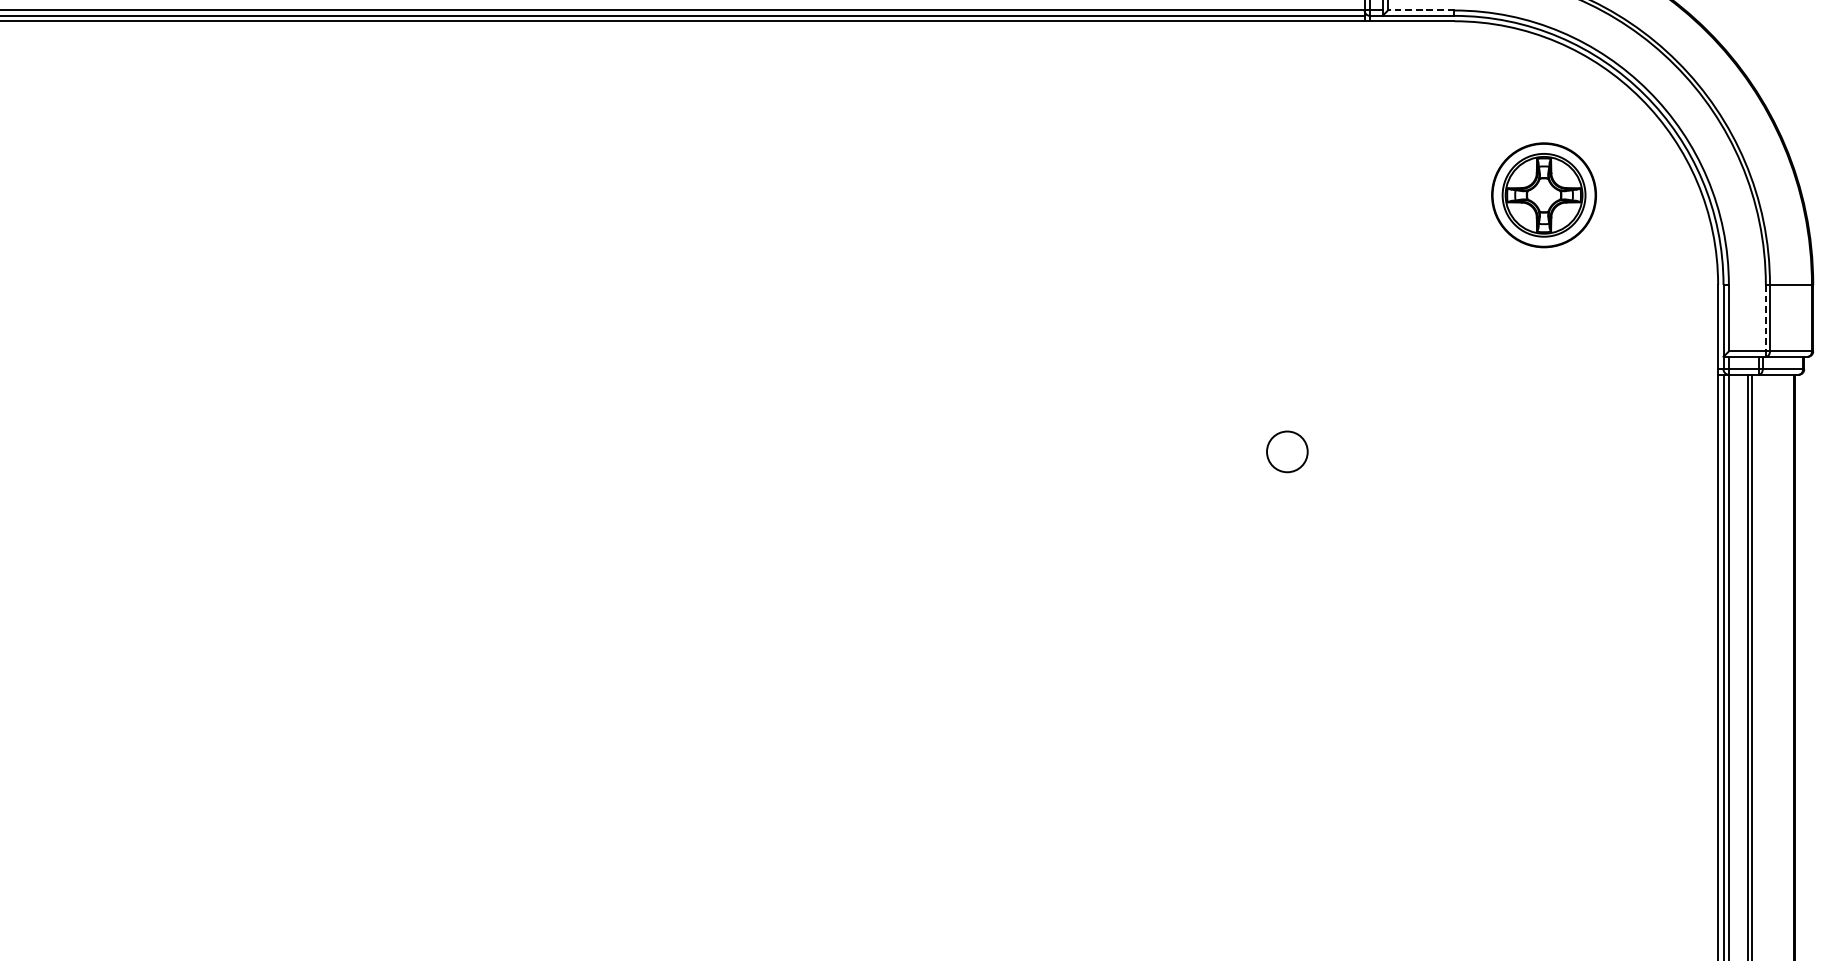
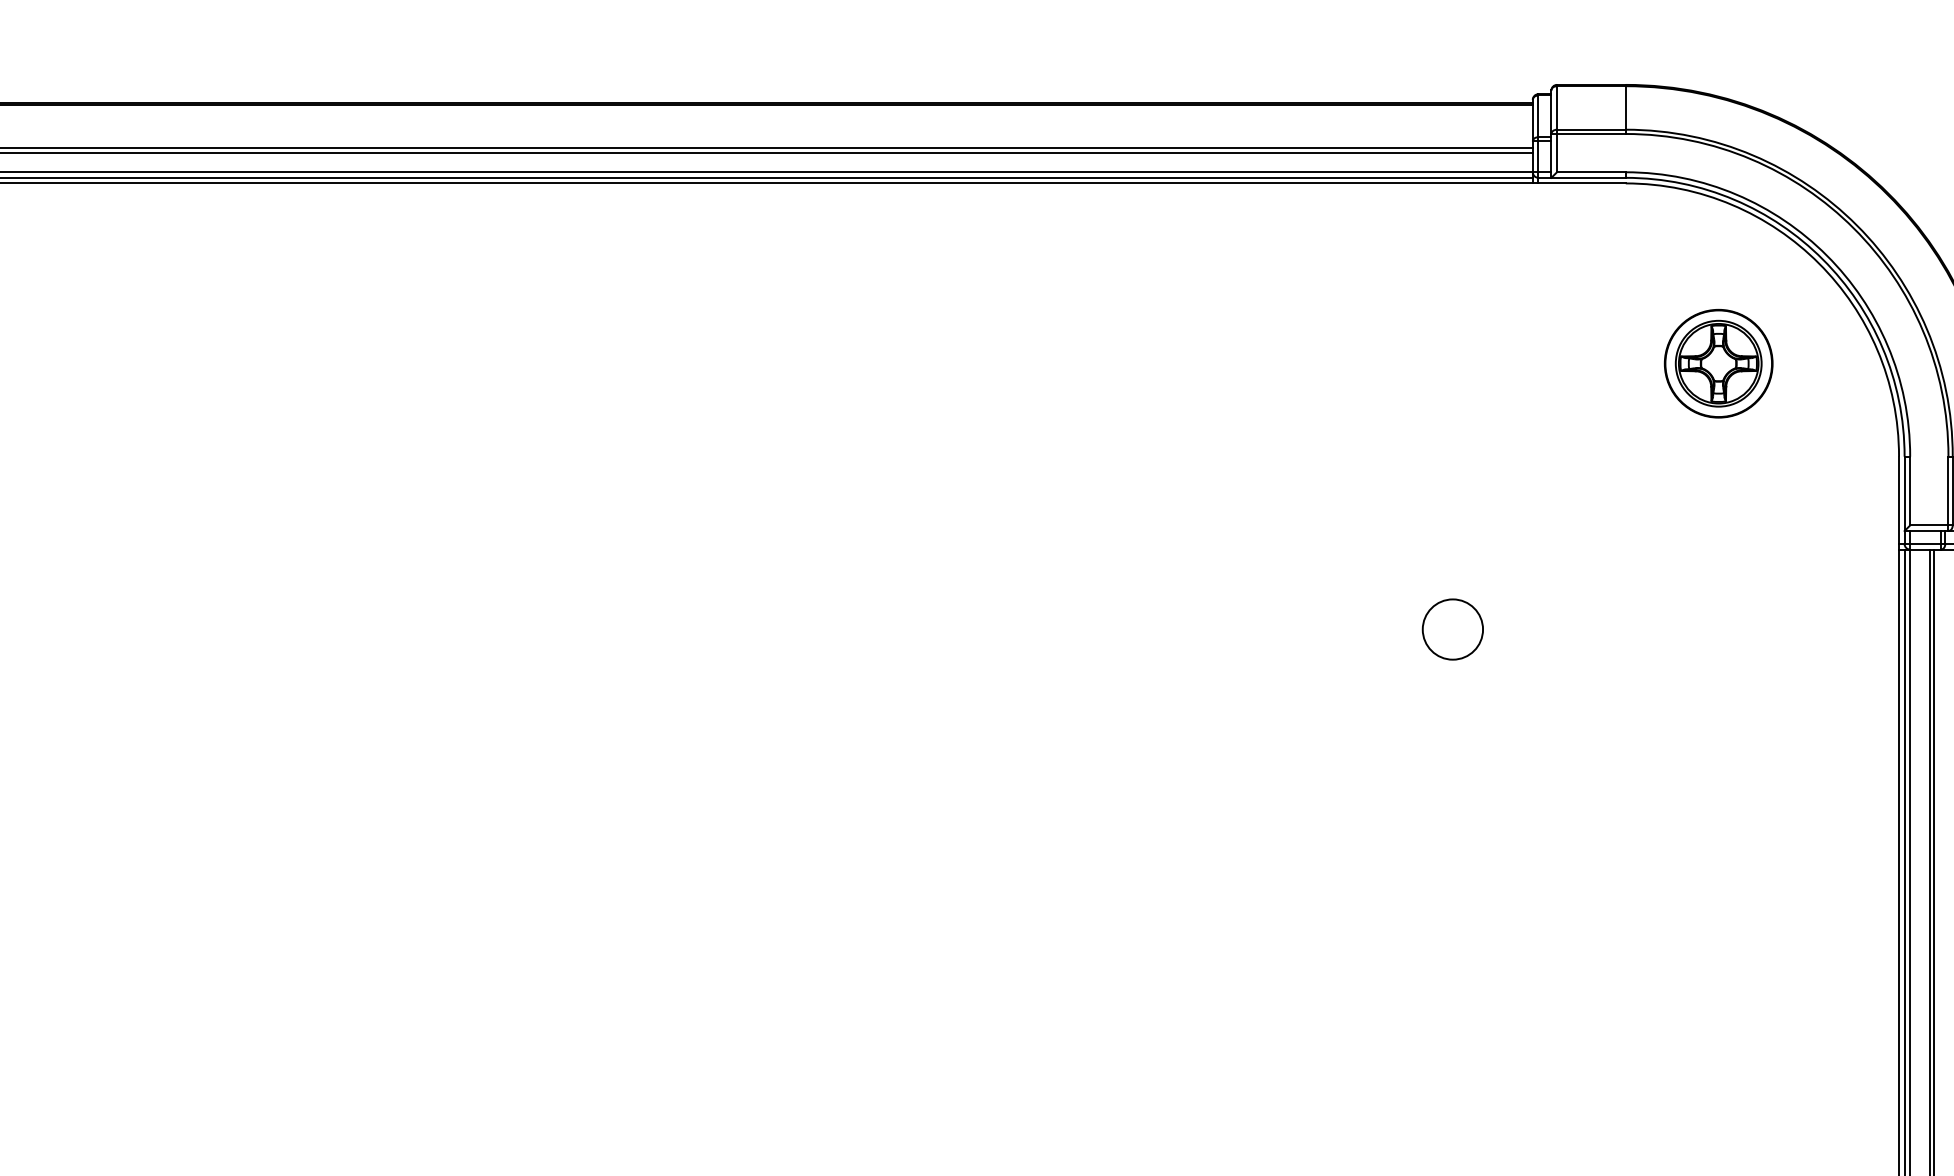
line: (1420, 10) -> (1590, 172), dashed -> solid
line: (1765, 318) -> (1948, 491), dashed -> solid
circle: (1287, 451) -> (1452, 629), size x1.43

